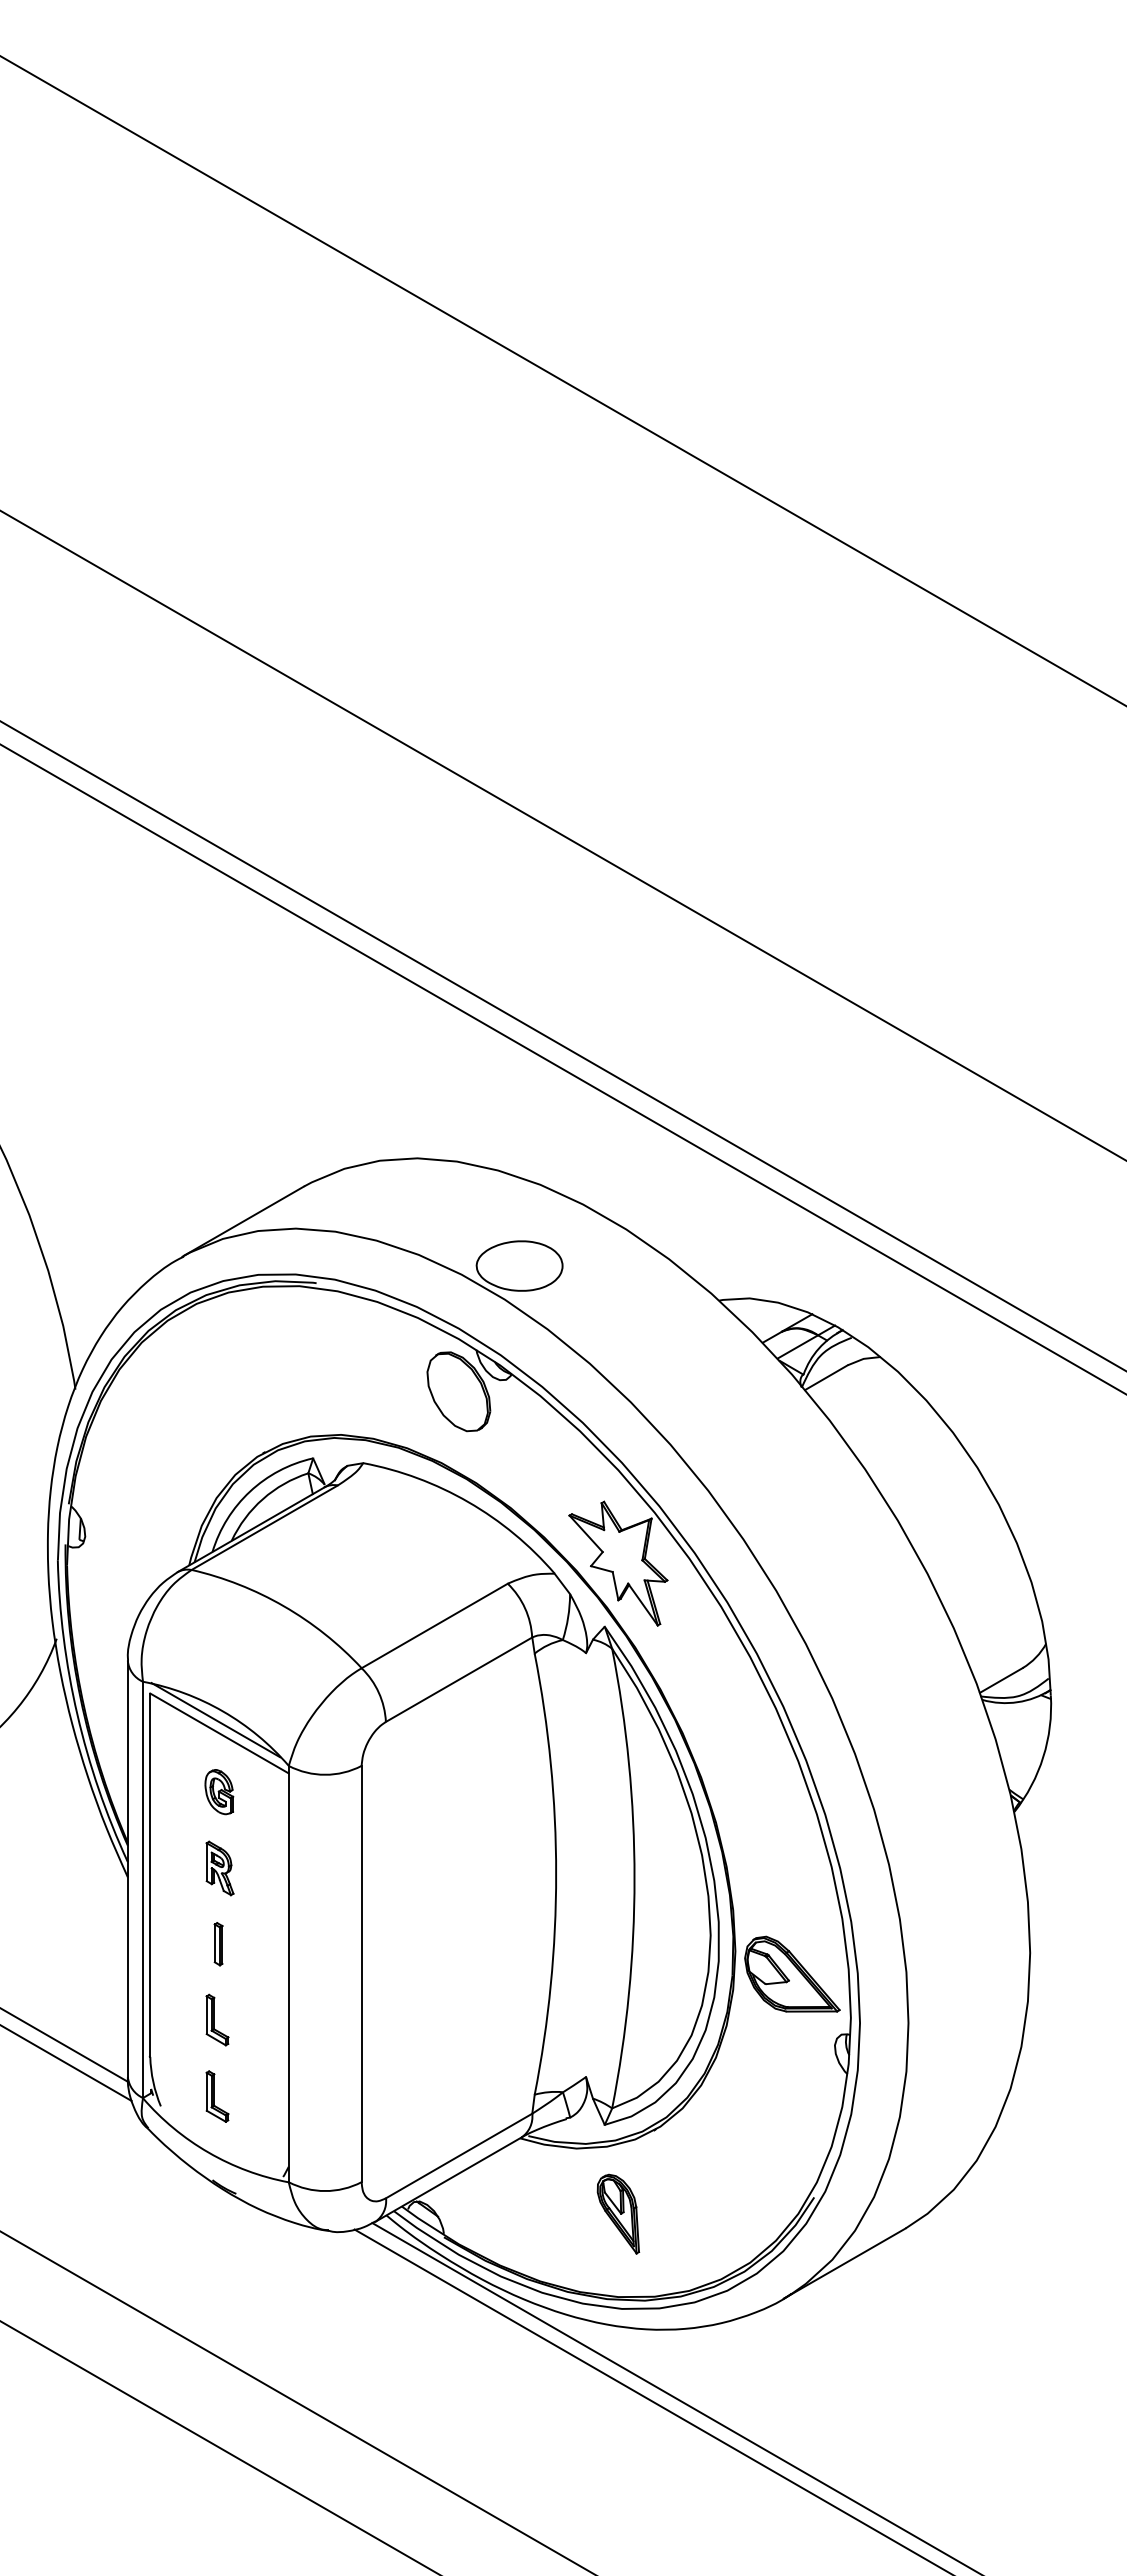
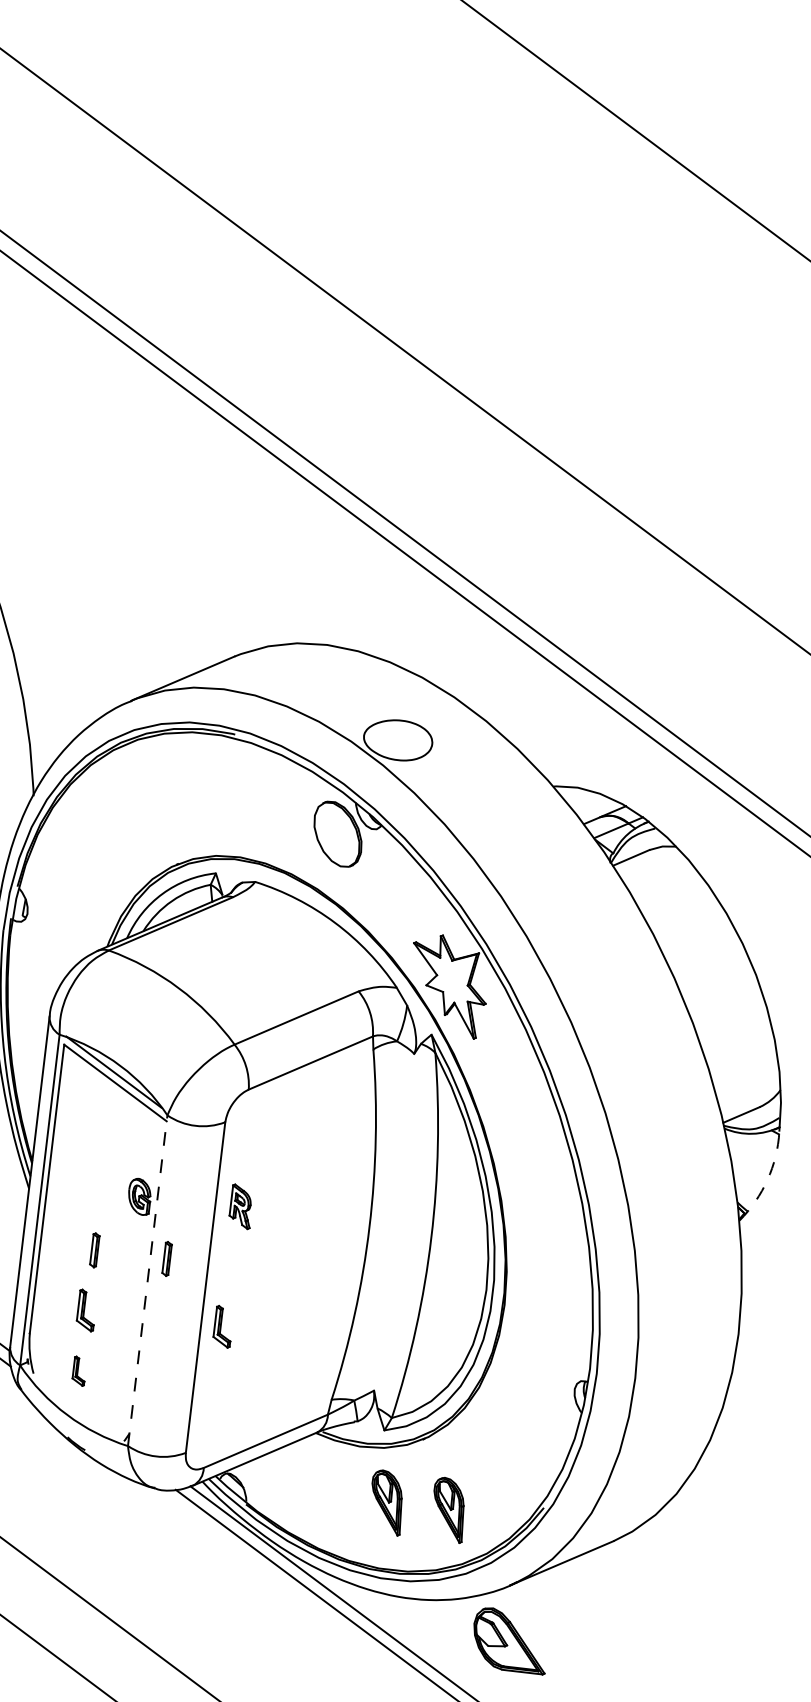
arc: (1043, 1757) -> (767, 1180), solid -> dashed
part: (219, 1792) -> (139, 1197), moved
part: (219, 1868) -> (240, 1206), moved
part: (309, 1944) -> (166, 1259), added
line: (288, 1973) -> (147, 1280), solid -> dashed
part: (792, 1973) -> (510, 1640), moved
part: (389, 2019) -> (223, 1326), added
part: (217, 2096) -> (79, 1371), size x0.7
part: (696, 2213) -> (448, 1509), added

